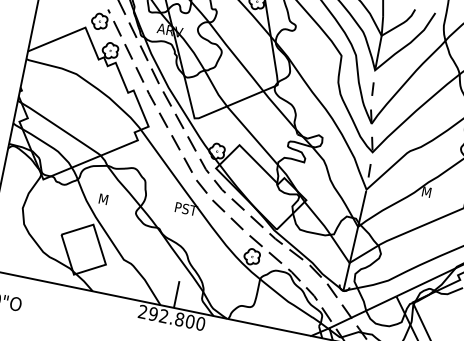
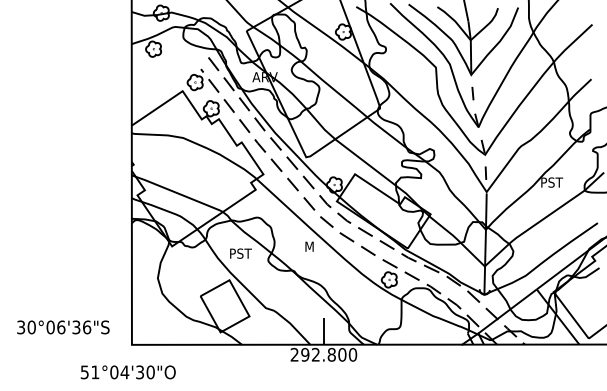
text: (433, 193) -> (552, 182), M -> PST
text: (110, 200) -> (241, 253), M -> PST
text: (186, 208) -> (316, 246), PST -> M

